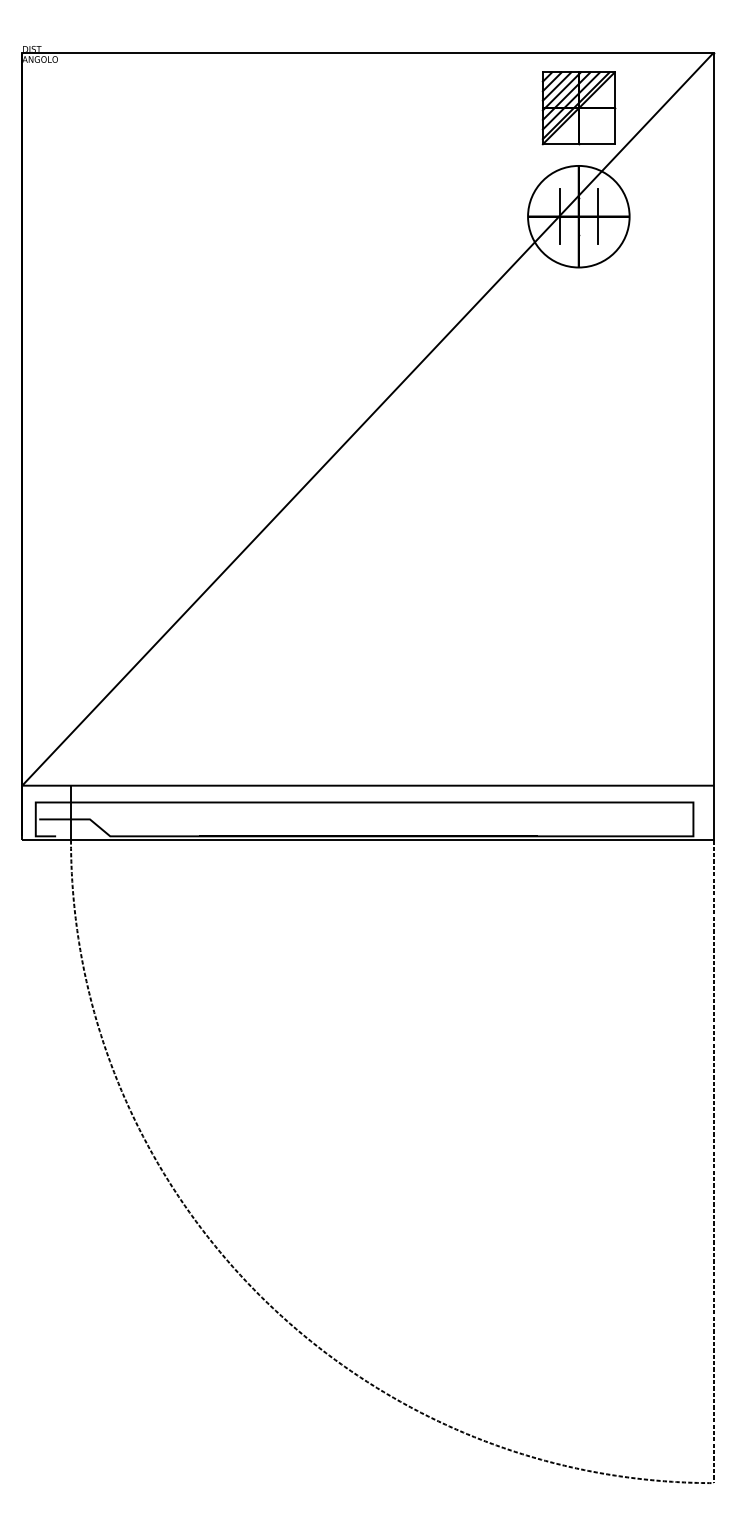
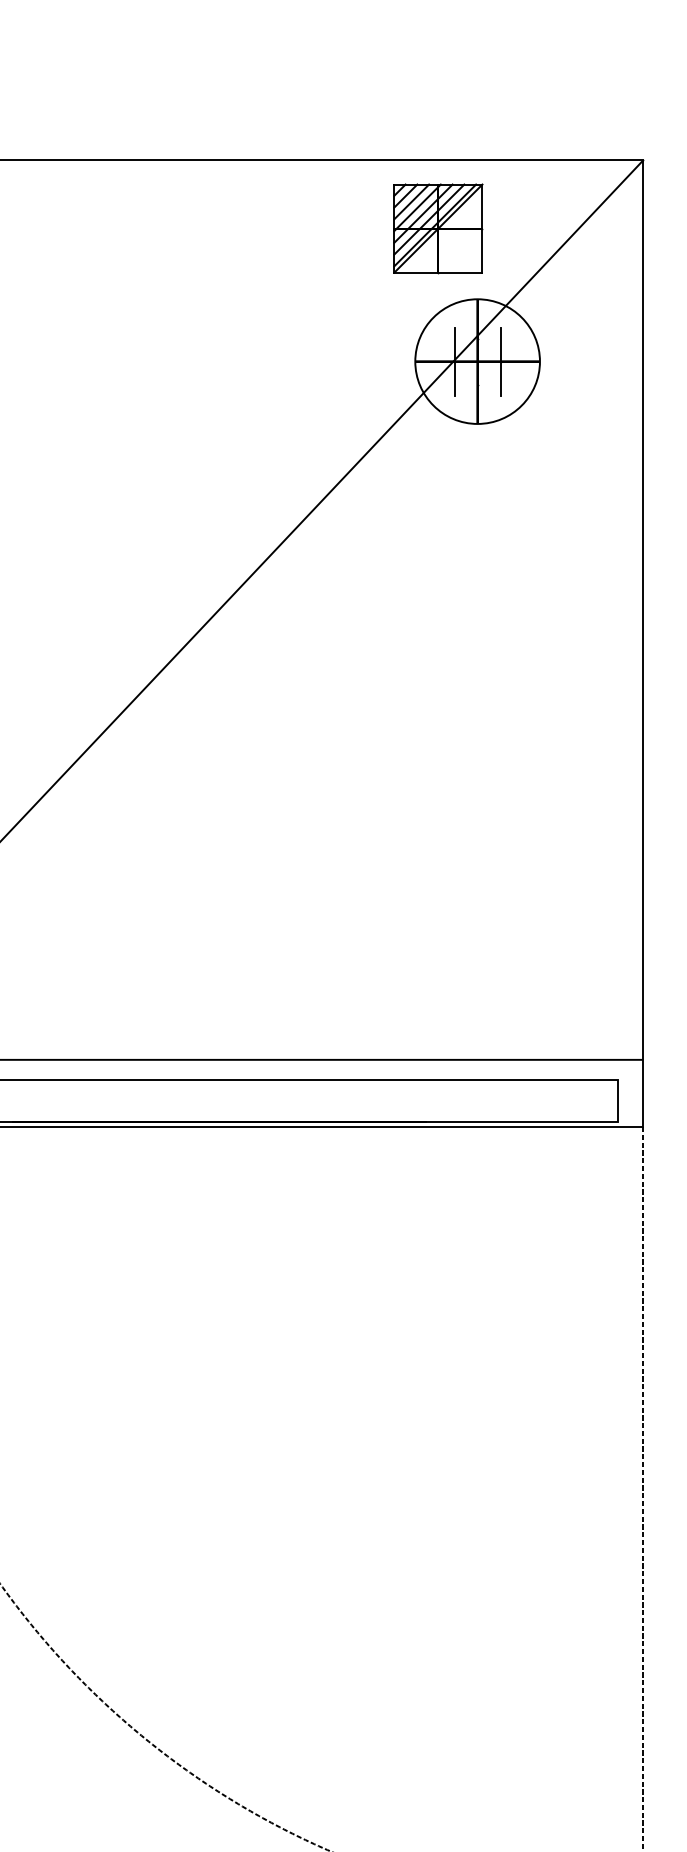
part: (578, 108) -> (437, 228), moved

